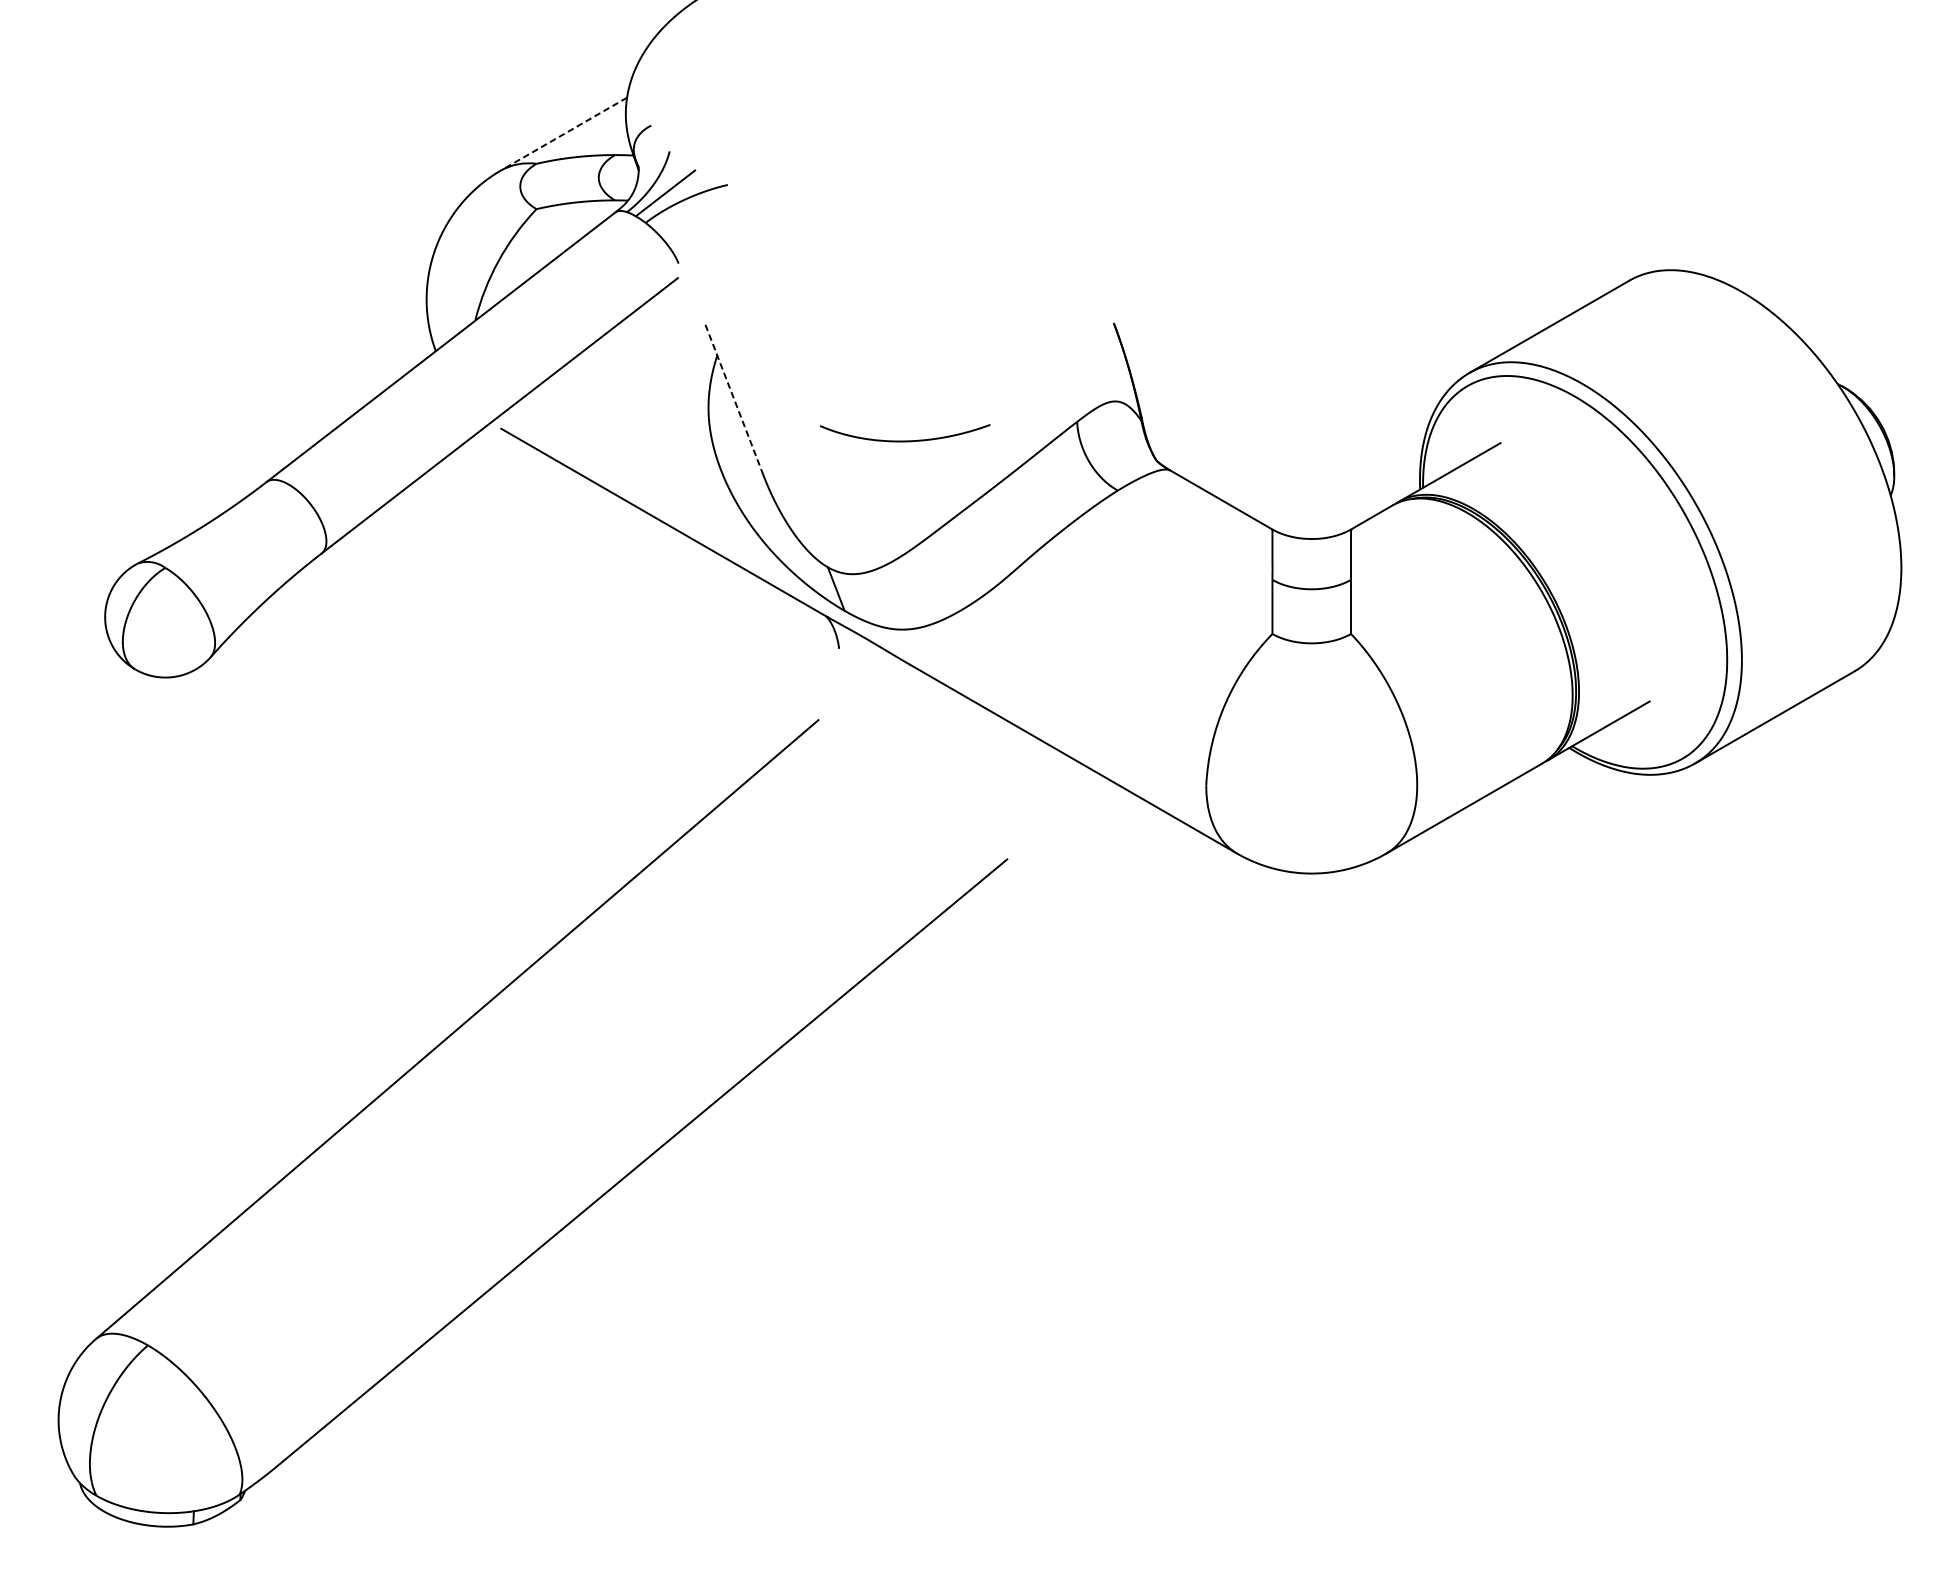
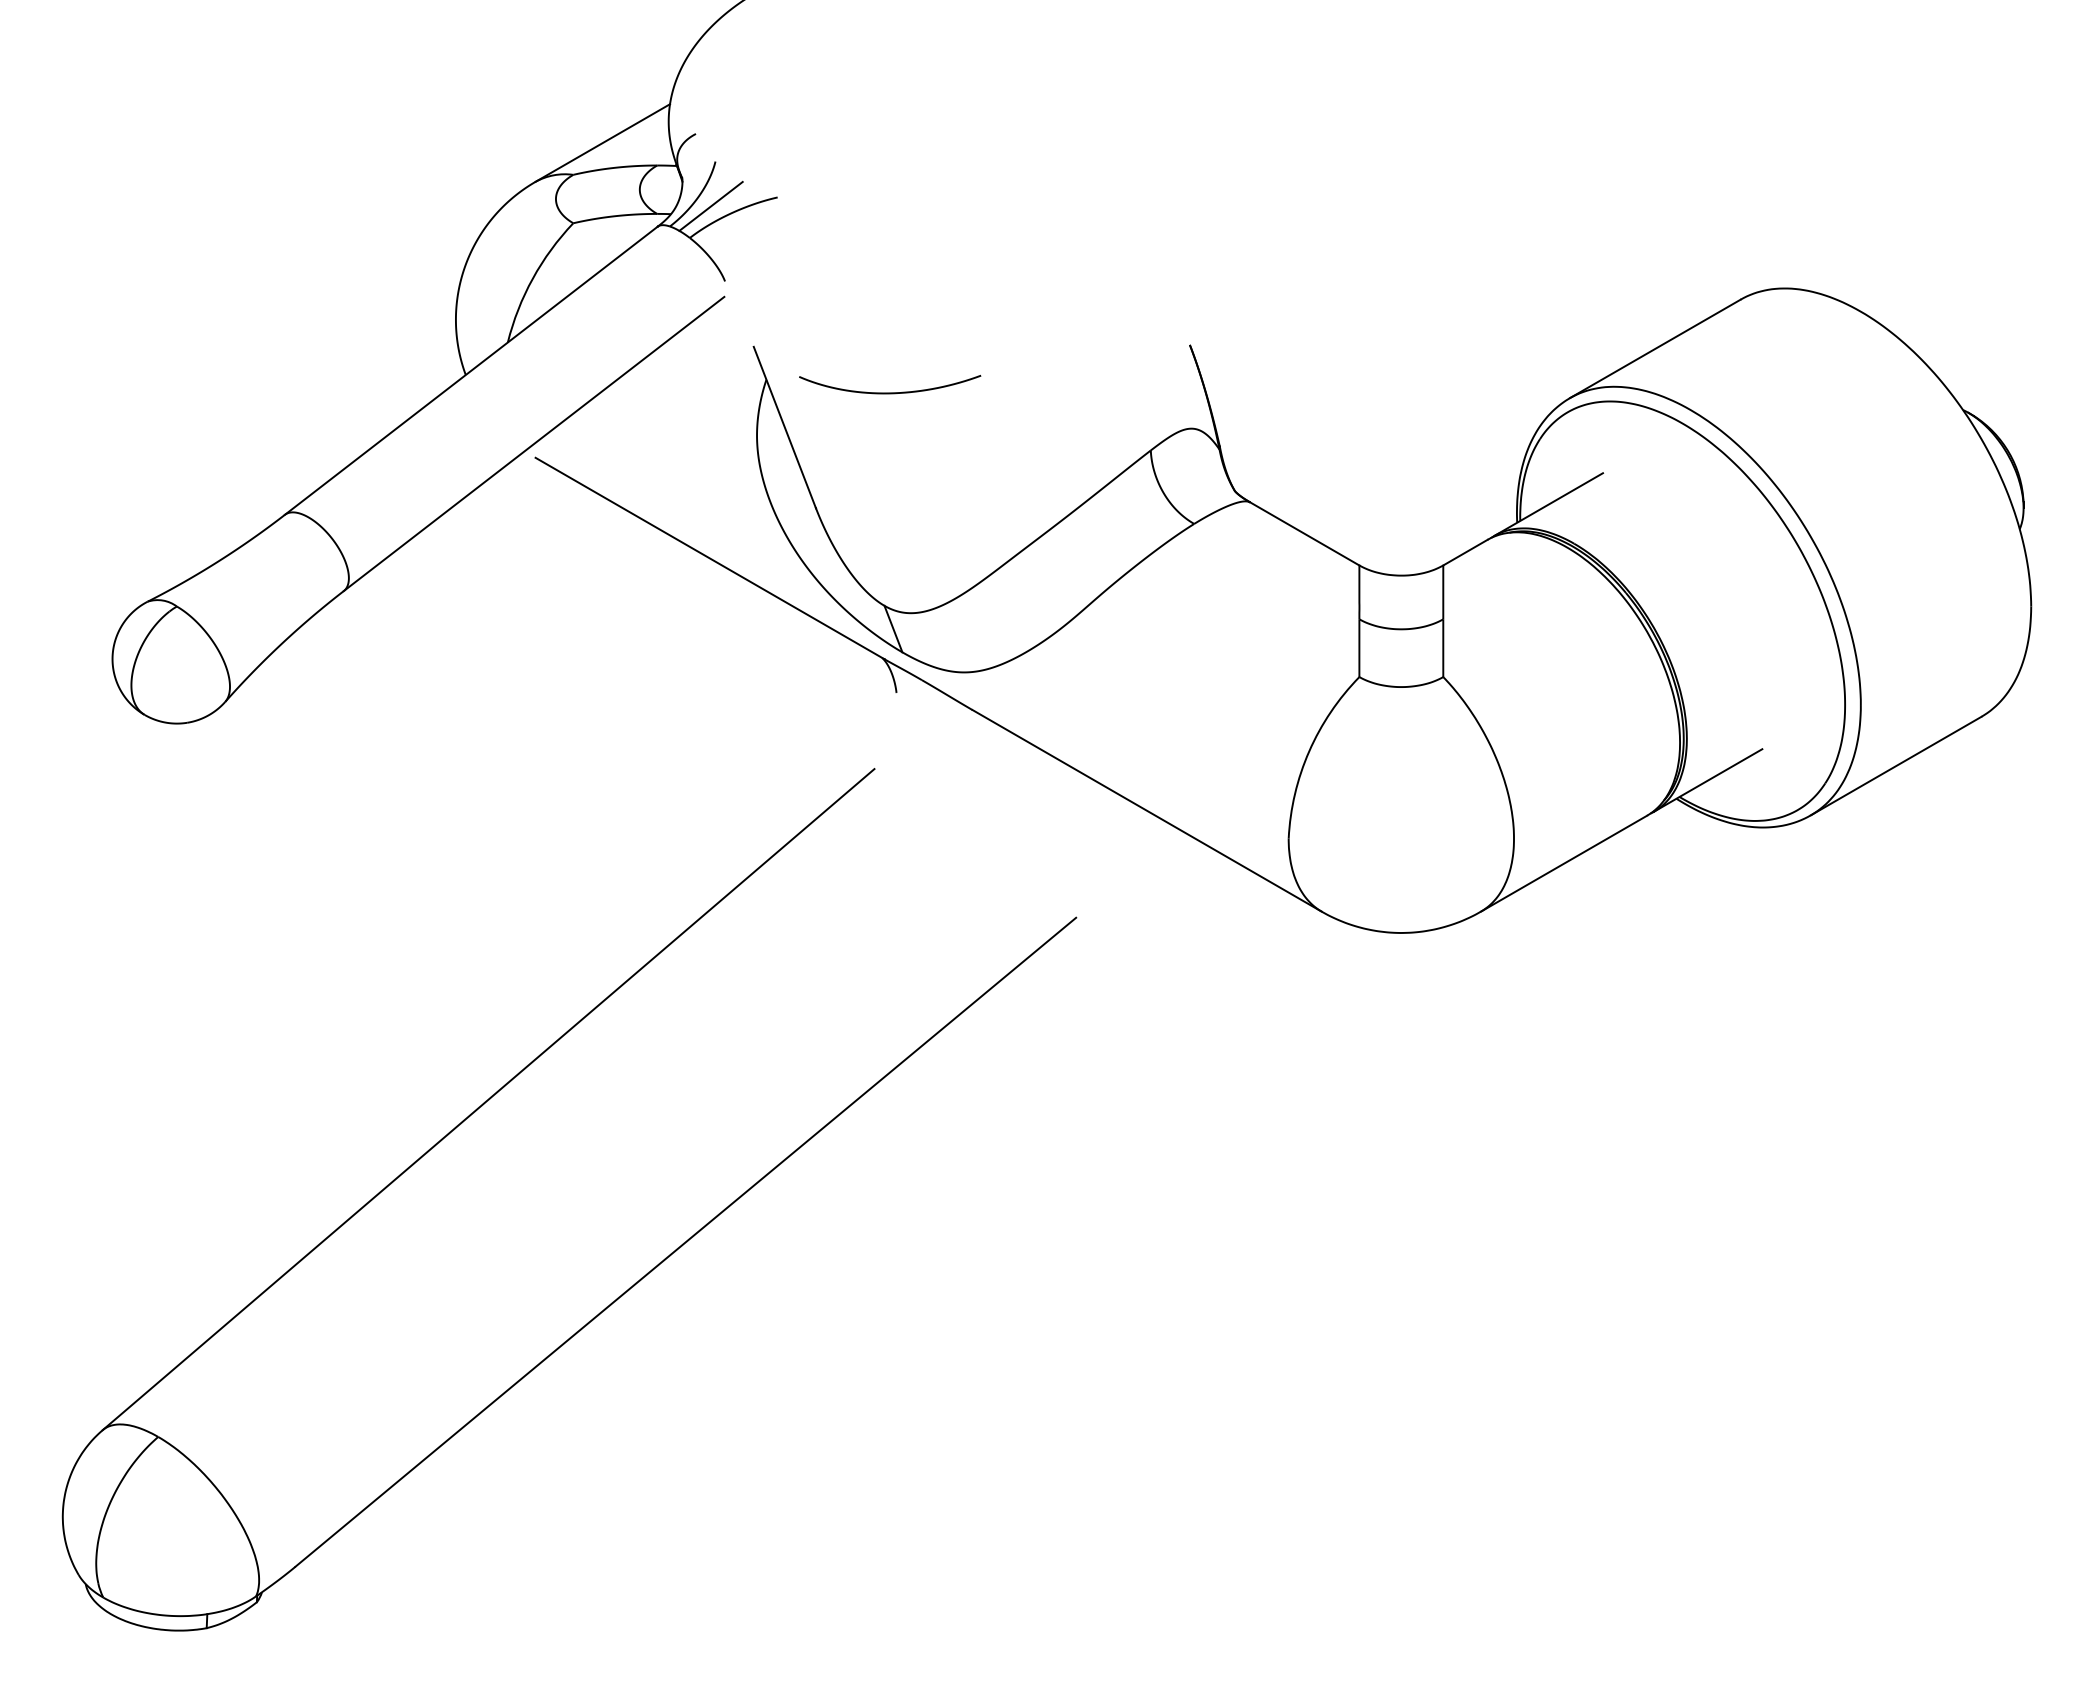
line: (563, 134) -> (602, 143), dashed -> solid
line: (735, 400) -> (785, 427), dashed -> solid
curve: (905, 440) -> (890, 392), moved

